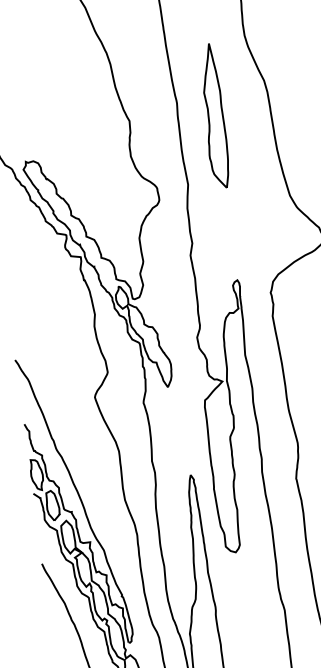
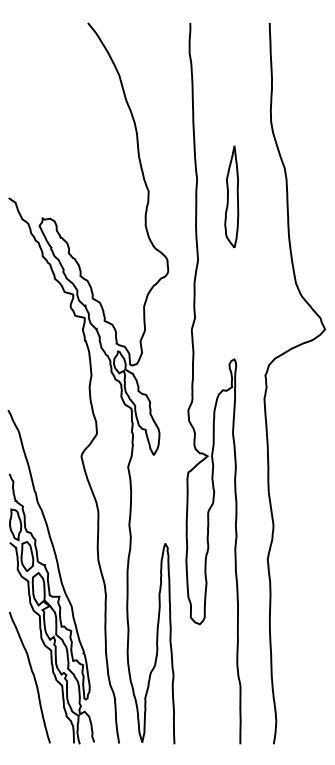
part: (213, 115) -> (231, 196), size x0.71

